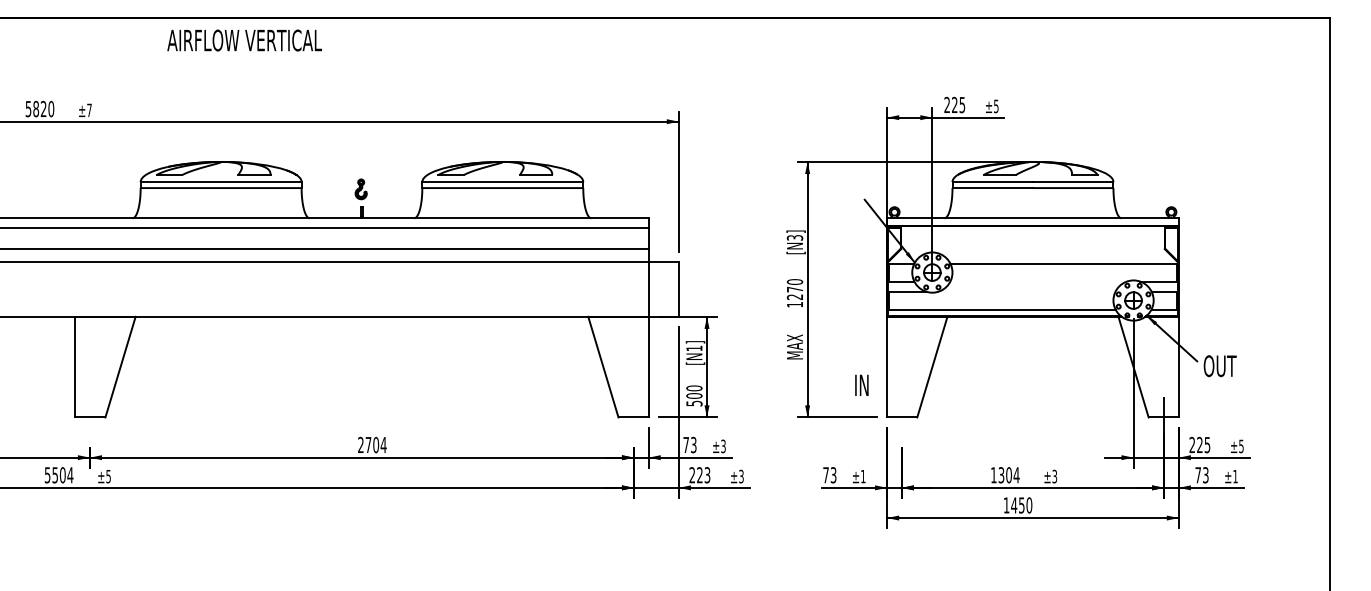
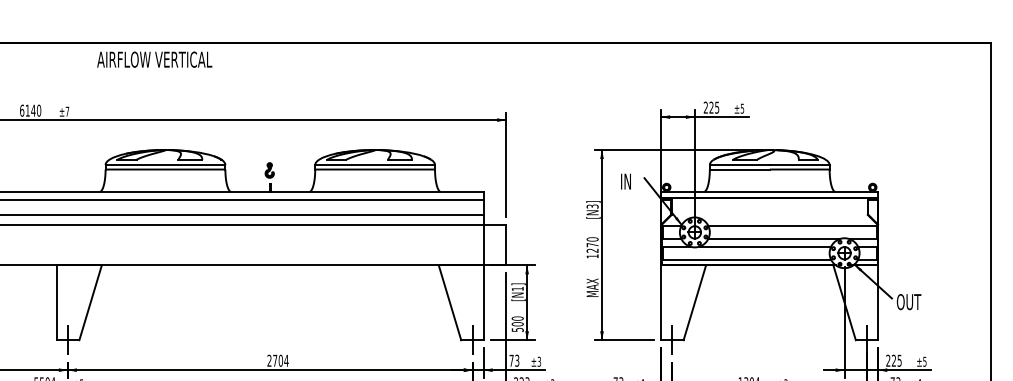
text: (244, 40) -> (154, 59), moved
text: (35, 108) -> (27, 110), 5820 -> 6140
line: (1038, 281) -> (773, 239), added
line: (1026, 291) -> (764, 246), added
text: (861, 384) -> (625, 180), moved
line: (89, 416) -> (67, 339), added
line: (633, 416) -> (472, 339), added
line: (901, 416) -> (671, 339), added

